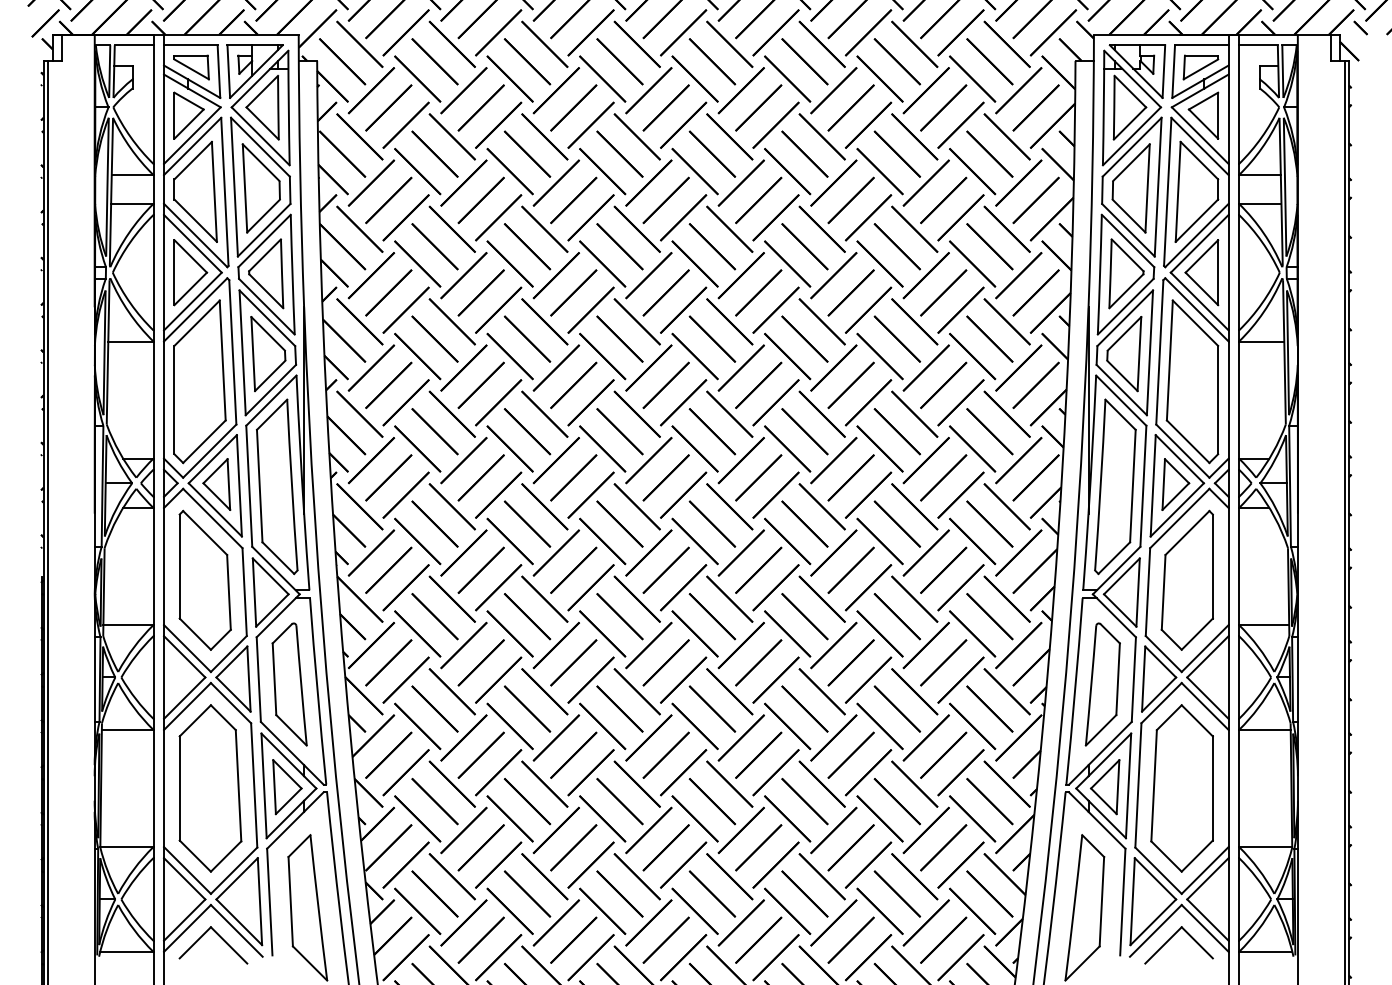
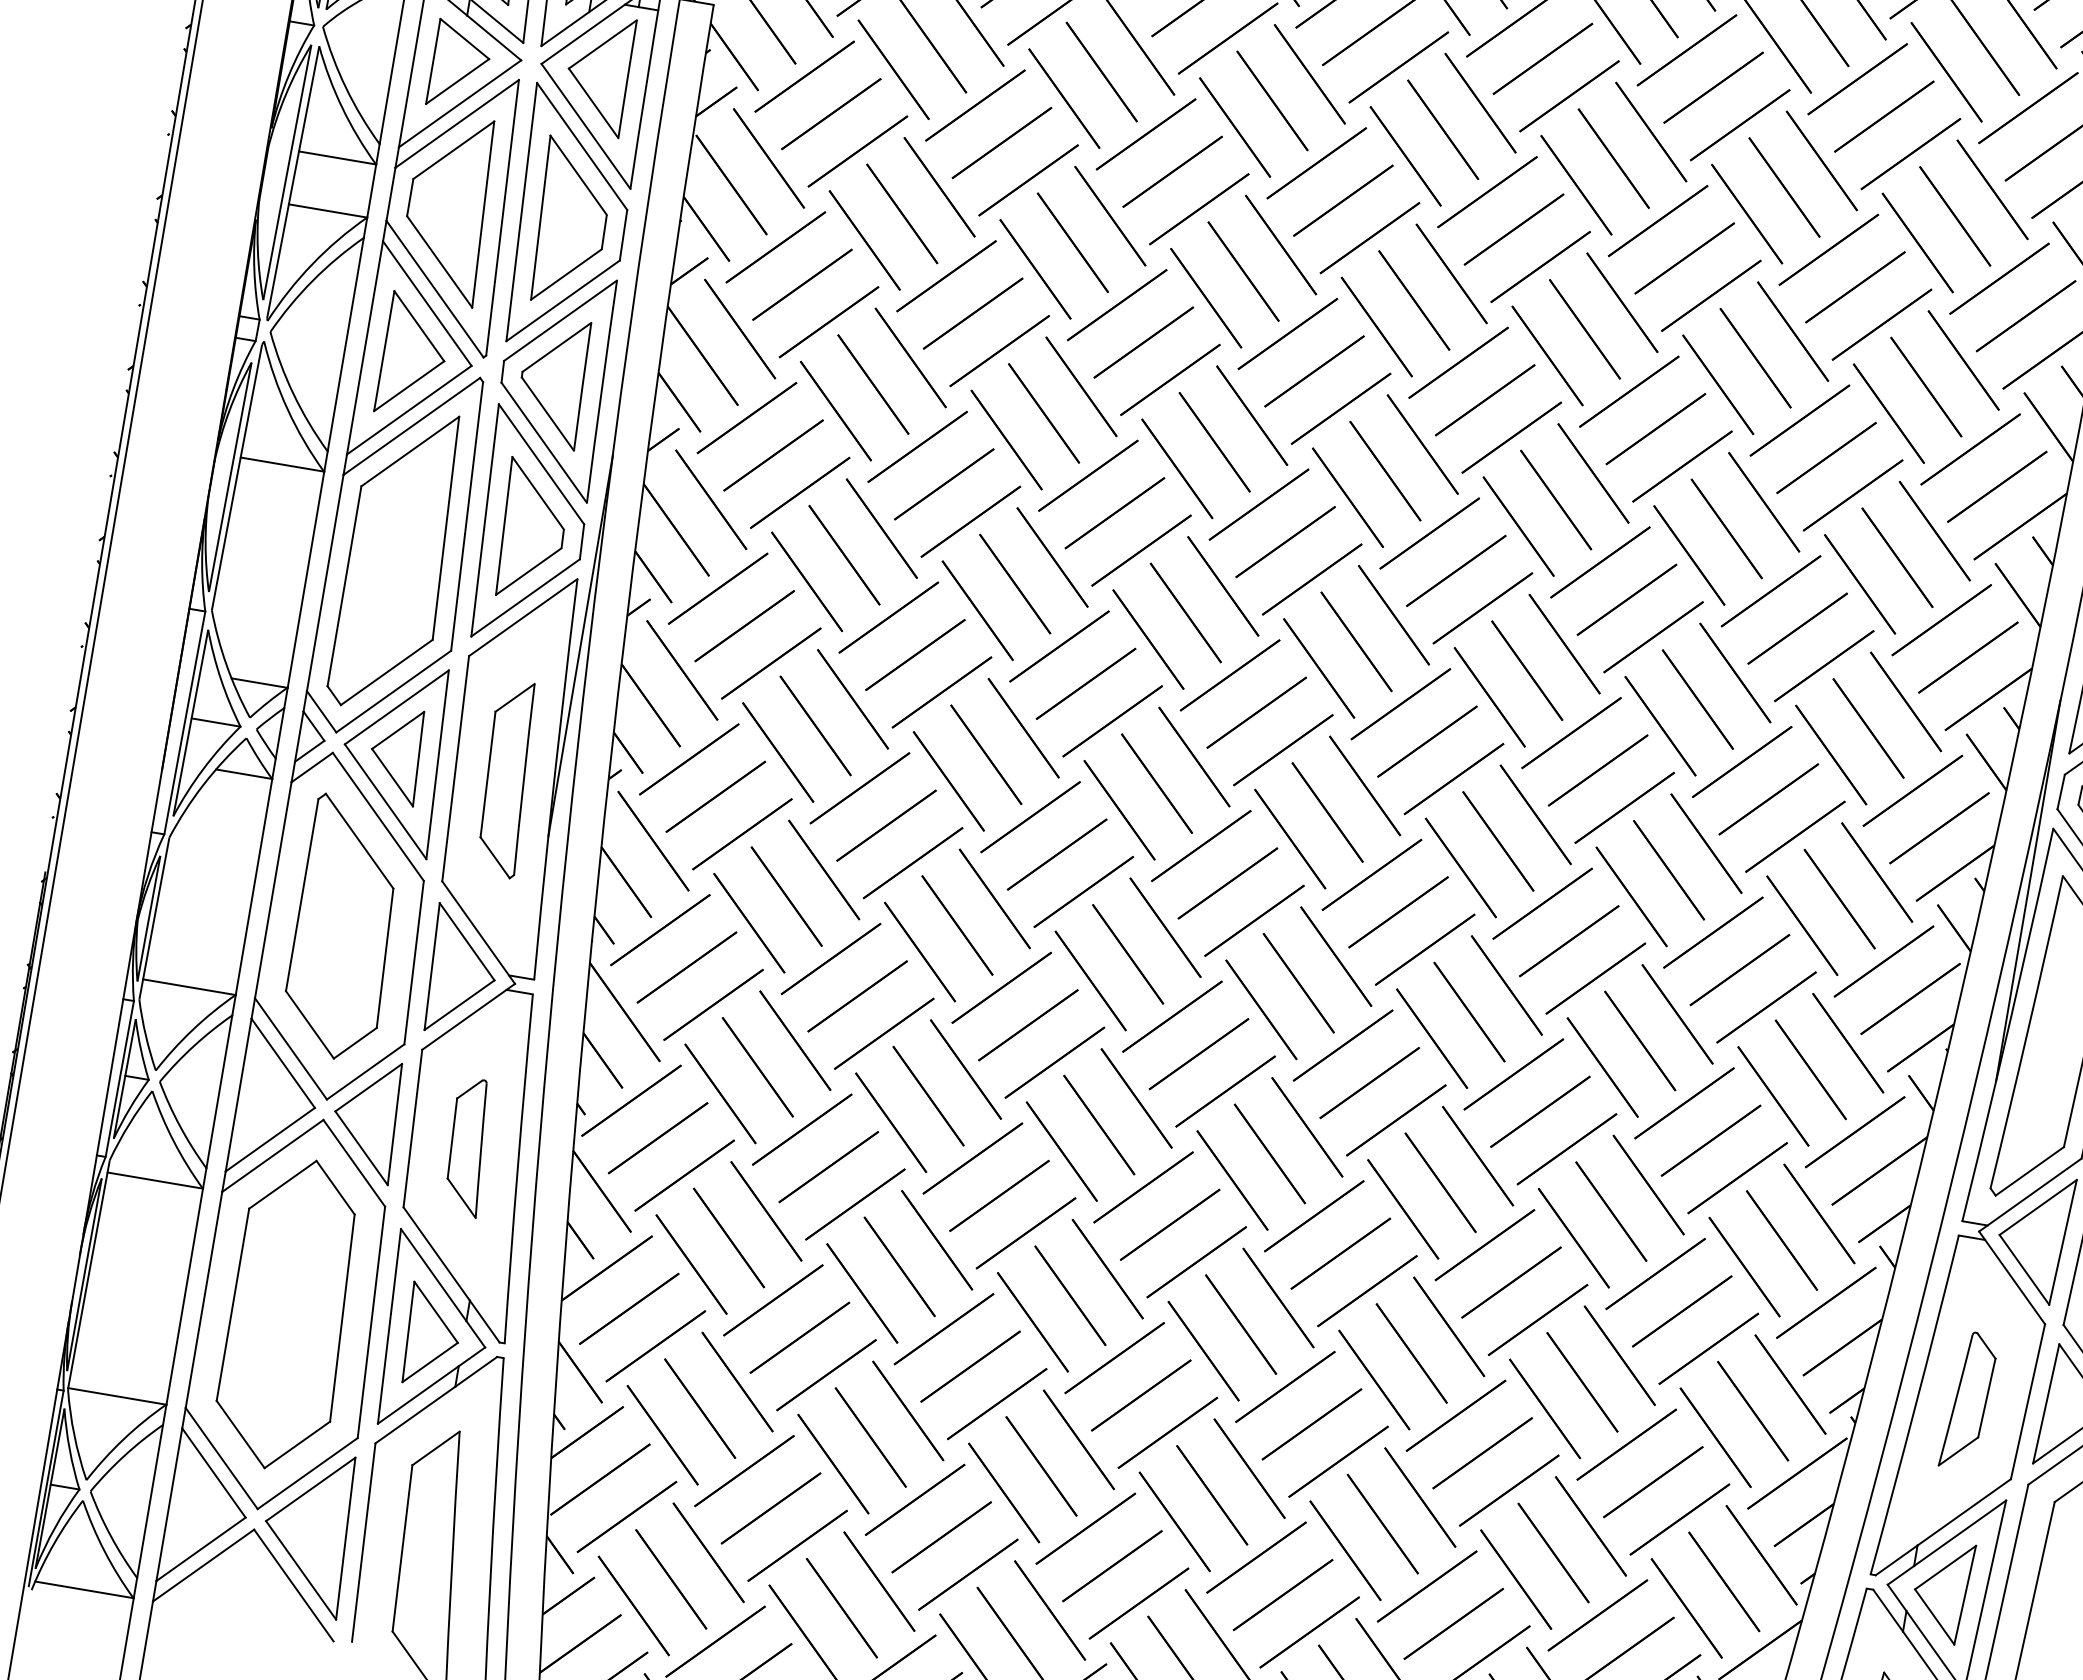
part: (277, 486) -> (507, 777), size x0.6
part: (289, 684) -> (468, 1147), size x0.6
part: (1102, 684) -> (1968, 1400), size x0.6
part: (220, 938) -> (261, 1594), removed

